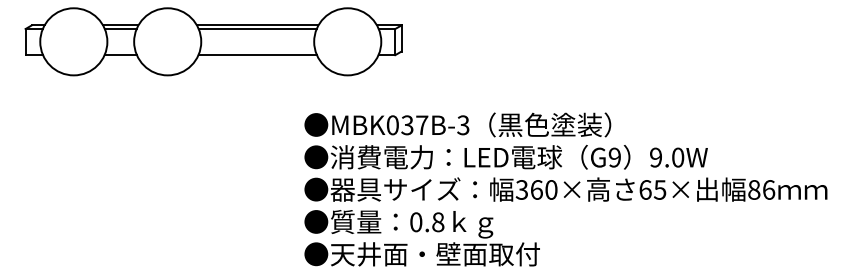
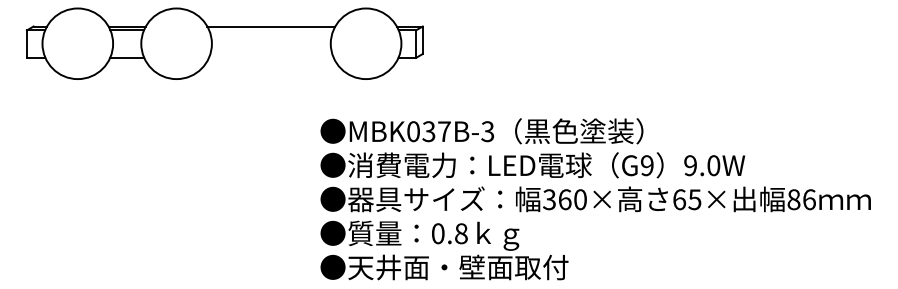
line: (257, 29) -> (271, 30), removed
line: (257, 55) -> (271, 58), removed

